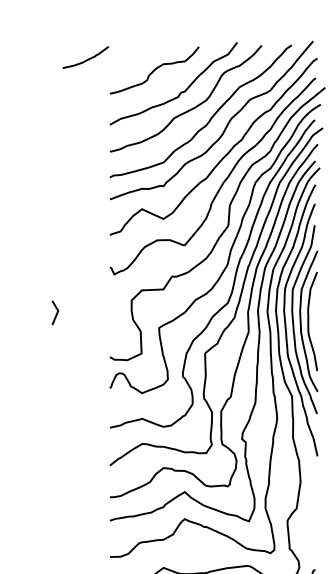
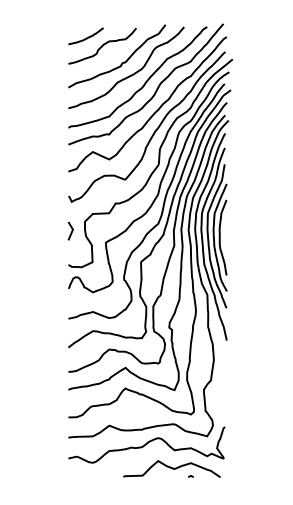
curve: (86, 59) -> (86, 37), moved
line: (56, 312) -> (71, 230), moved

